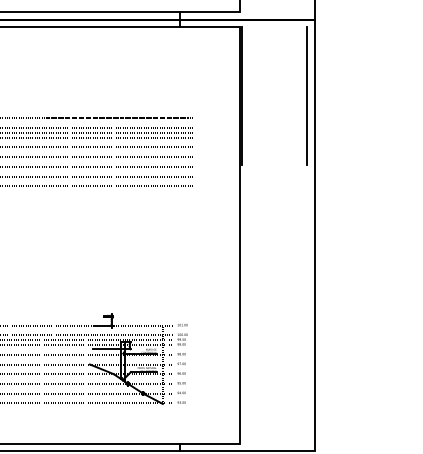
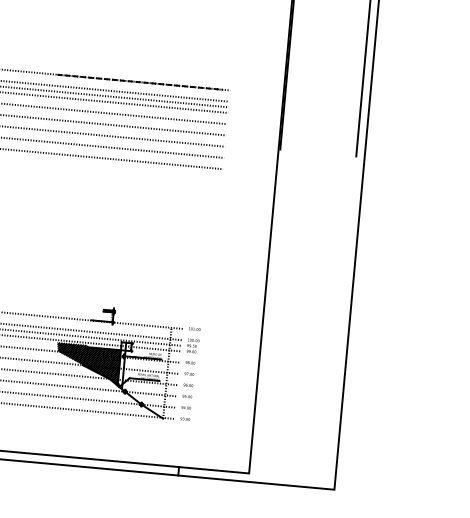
hatch: (93, 363) -> (87, 364), added

